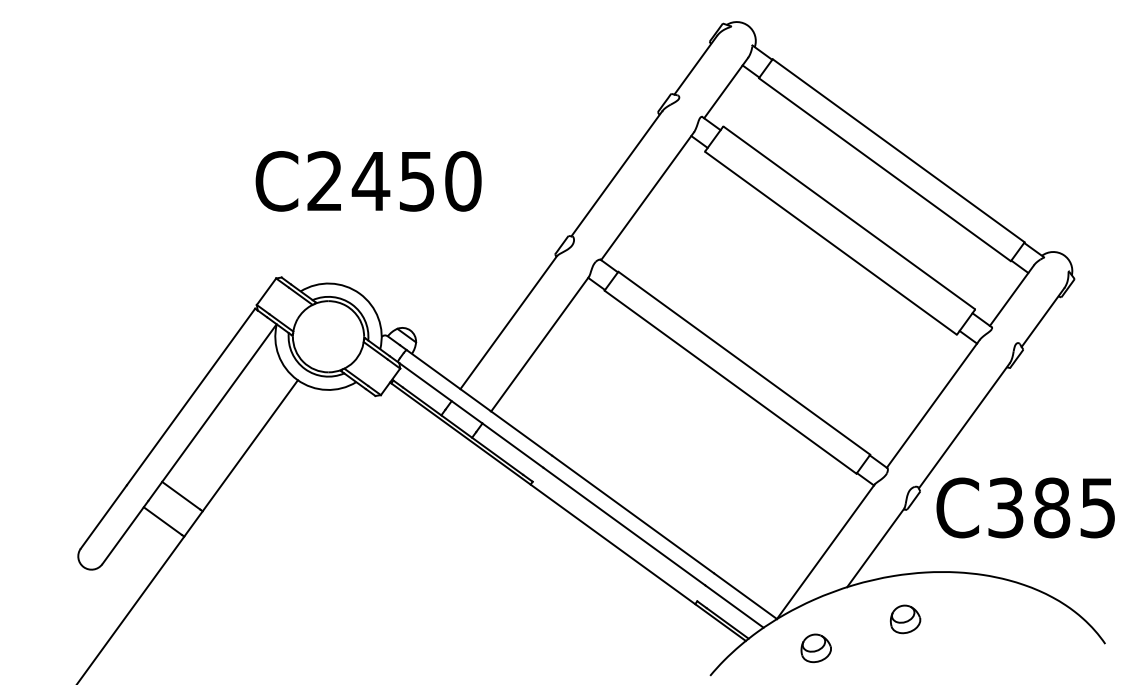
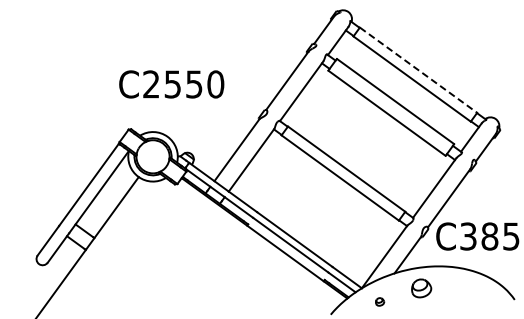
line: (898, 151) -> (418, 70), solid -> dashed
text: (370, 181) -> (172, 84), C2450 -> C2550
part: (905, 619) -> (421, 288), size x1.4
part: (814, 647) -> (379, 301), size x0.6

